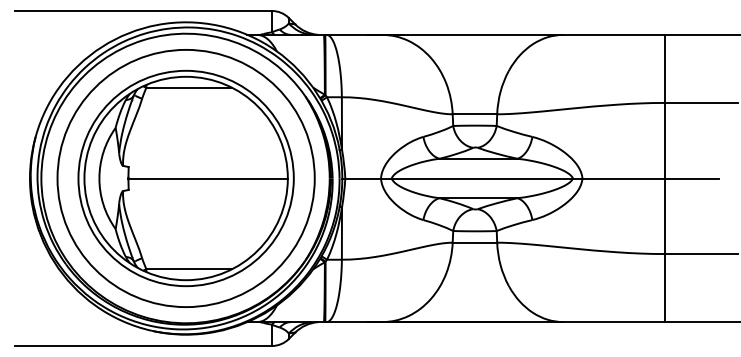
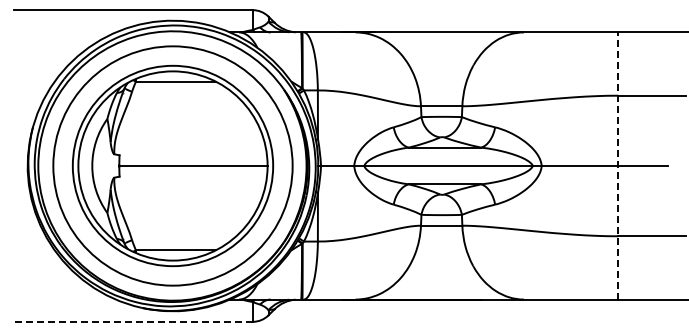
line: (665, 179) -> (618, 166), solid -> dashed
line: (143, 345) -> (133, 321), solid -> dashed

